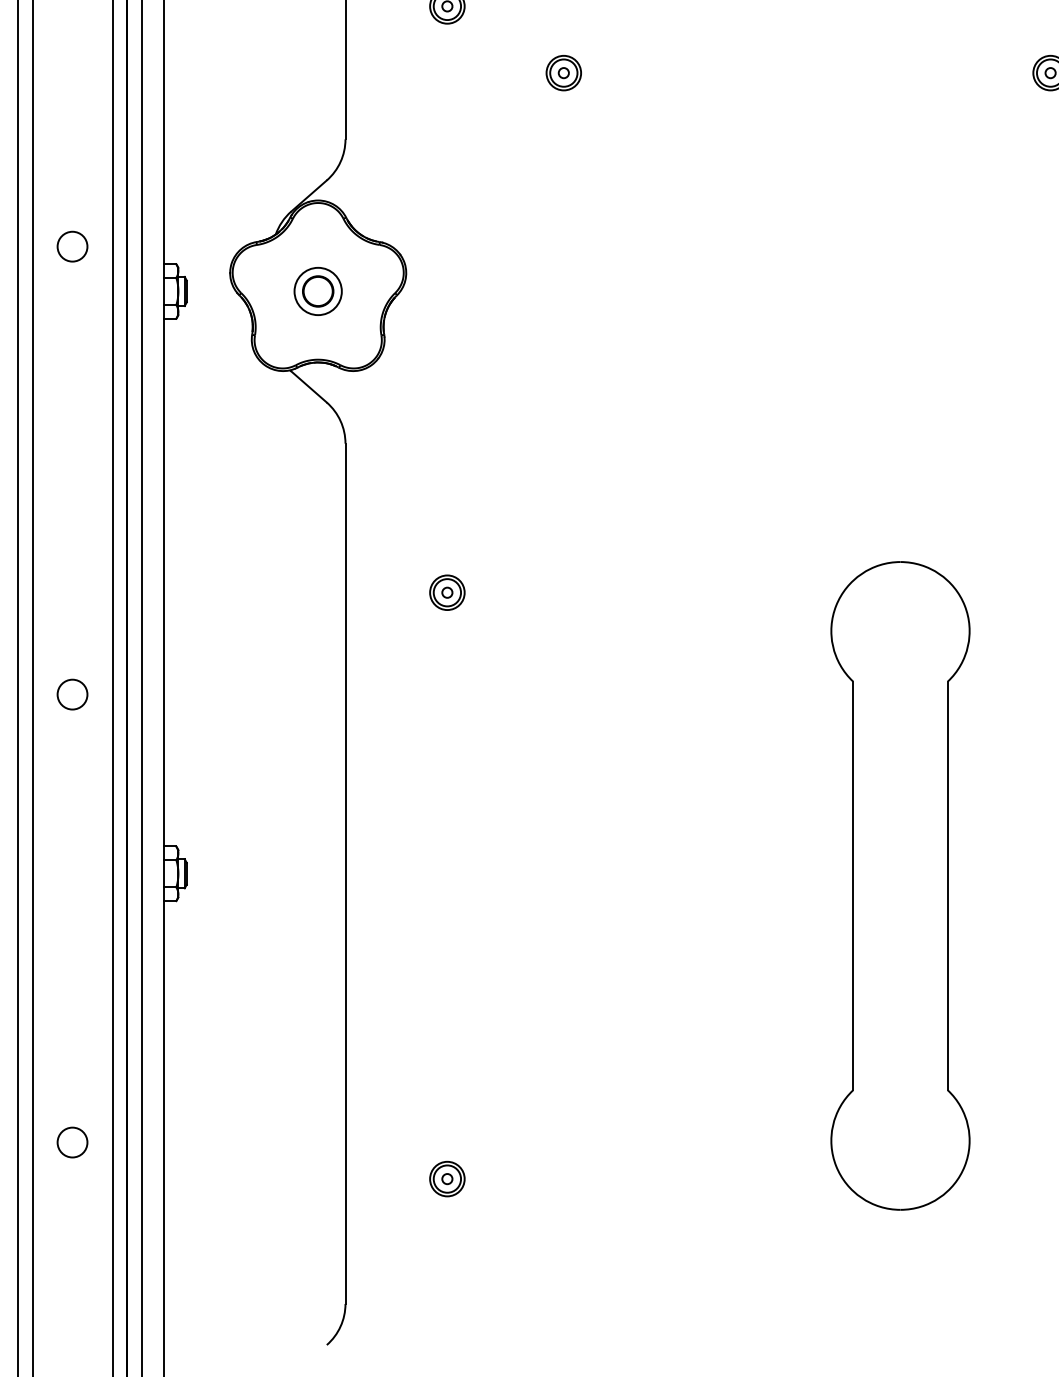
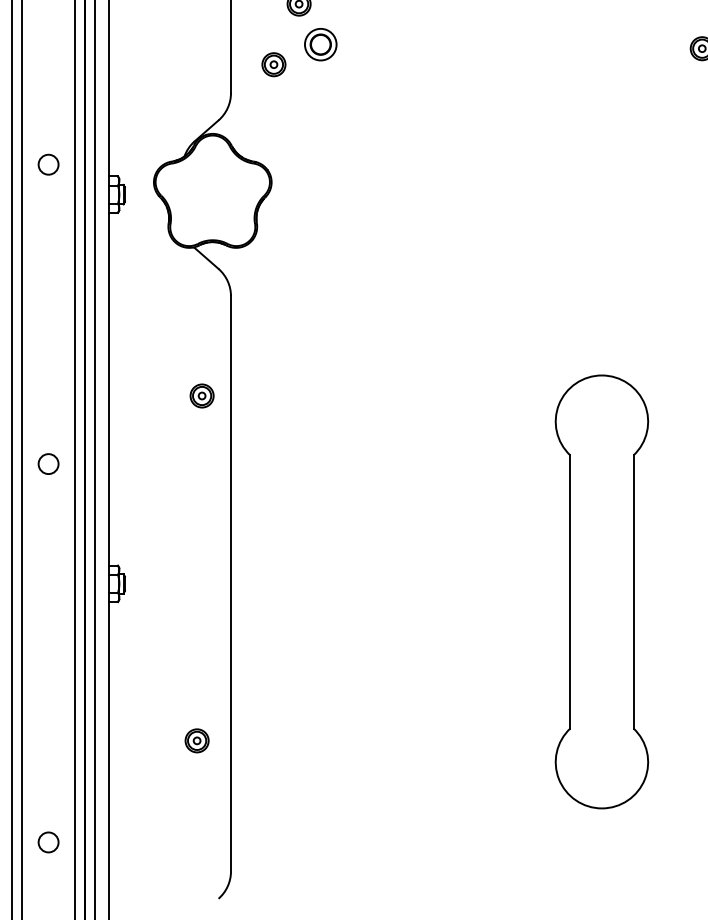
part: (563, 72) -> (273, 64), moved
part: (317, 291) -> (320, 44), moved
part: (446, 591) -> (201, 395), moved
circle: (72, 1142) -> (48, 842), moved
part: (446, 1178) -> (196, 740), moved

